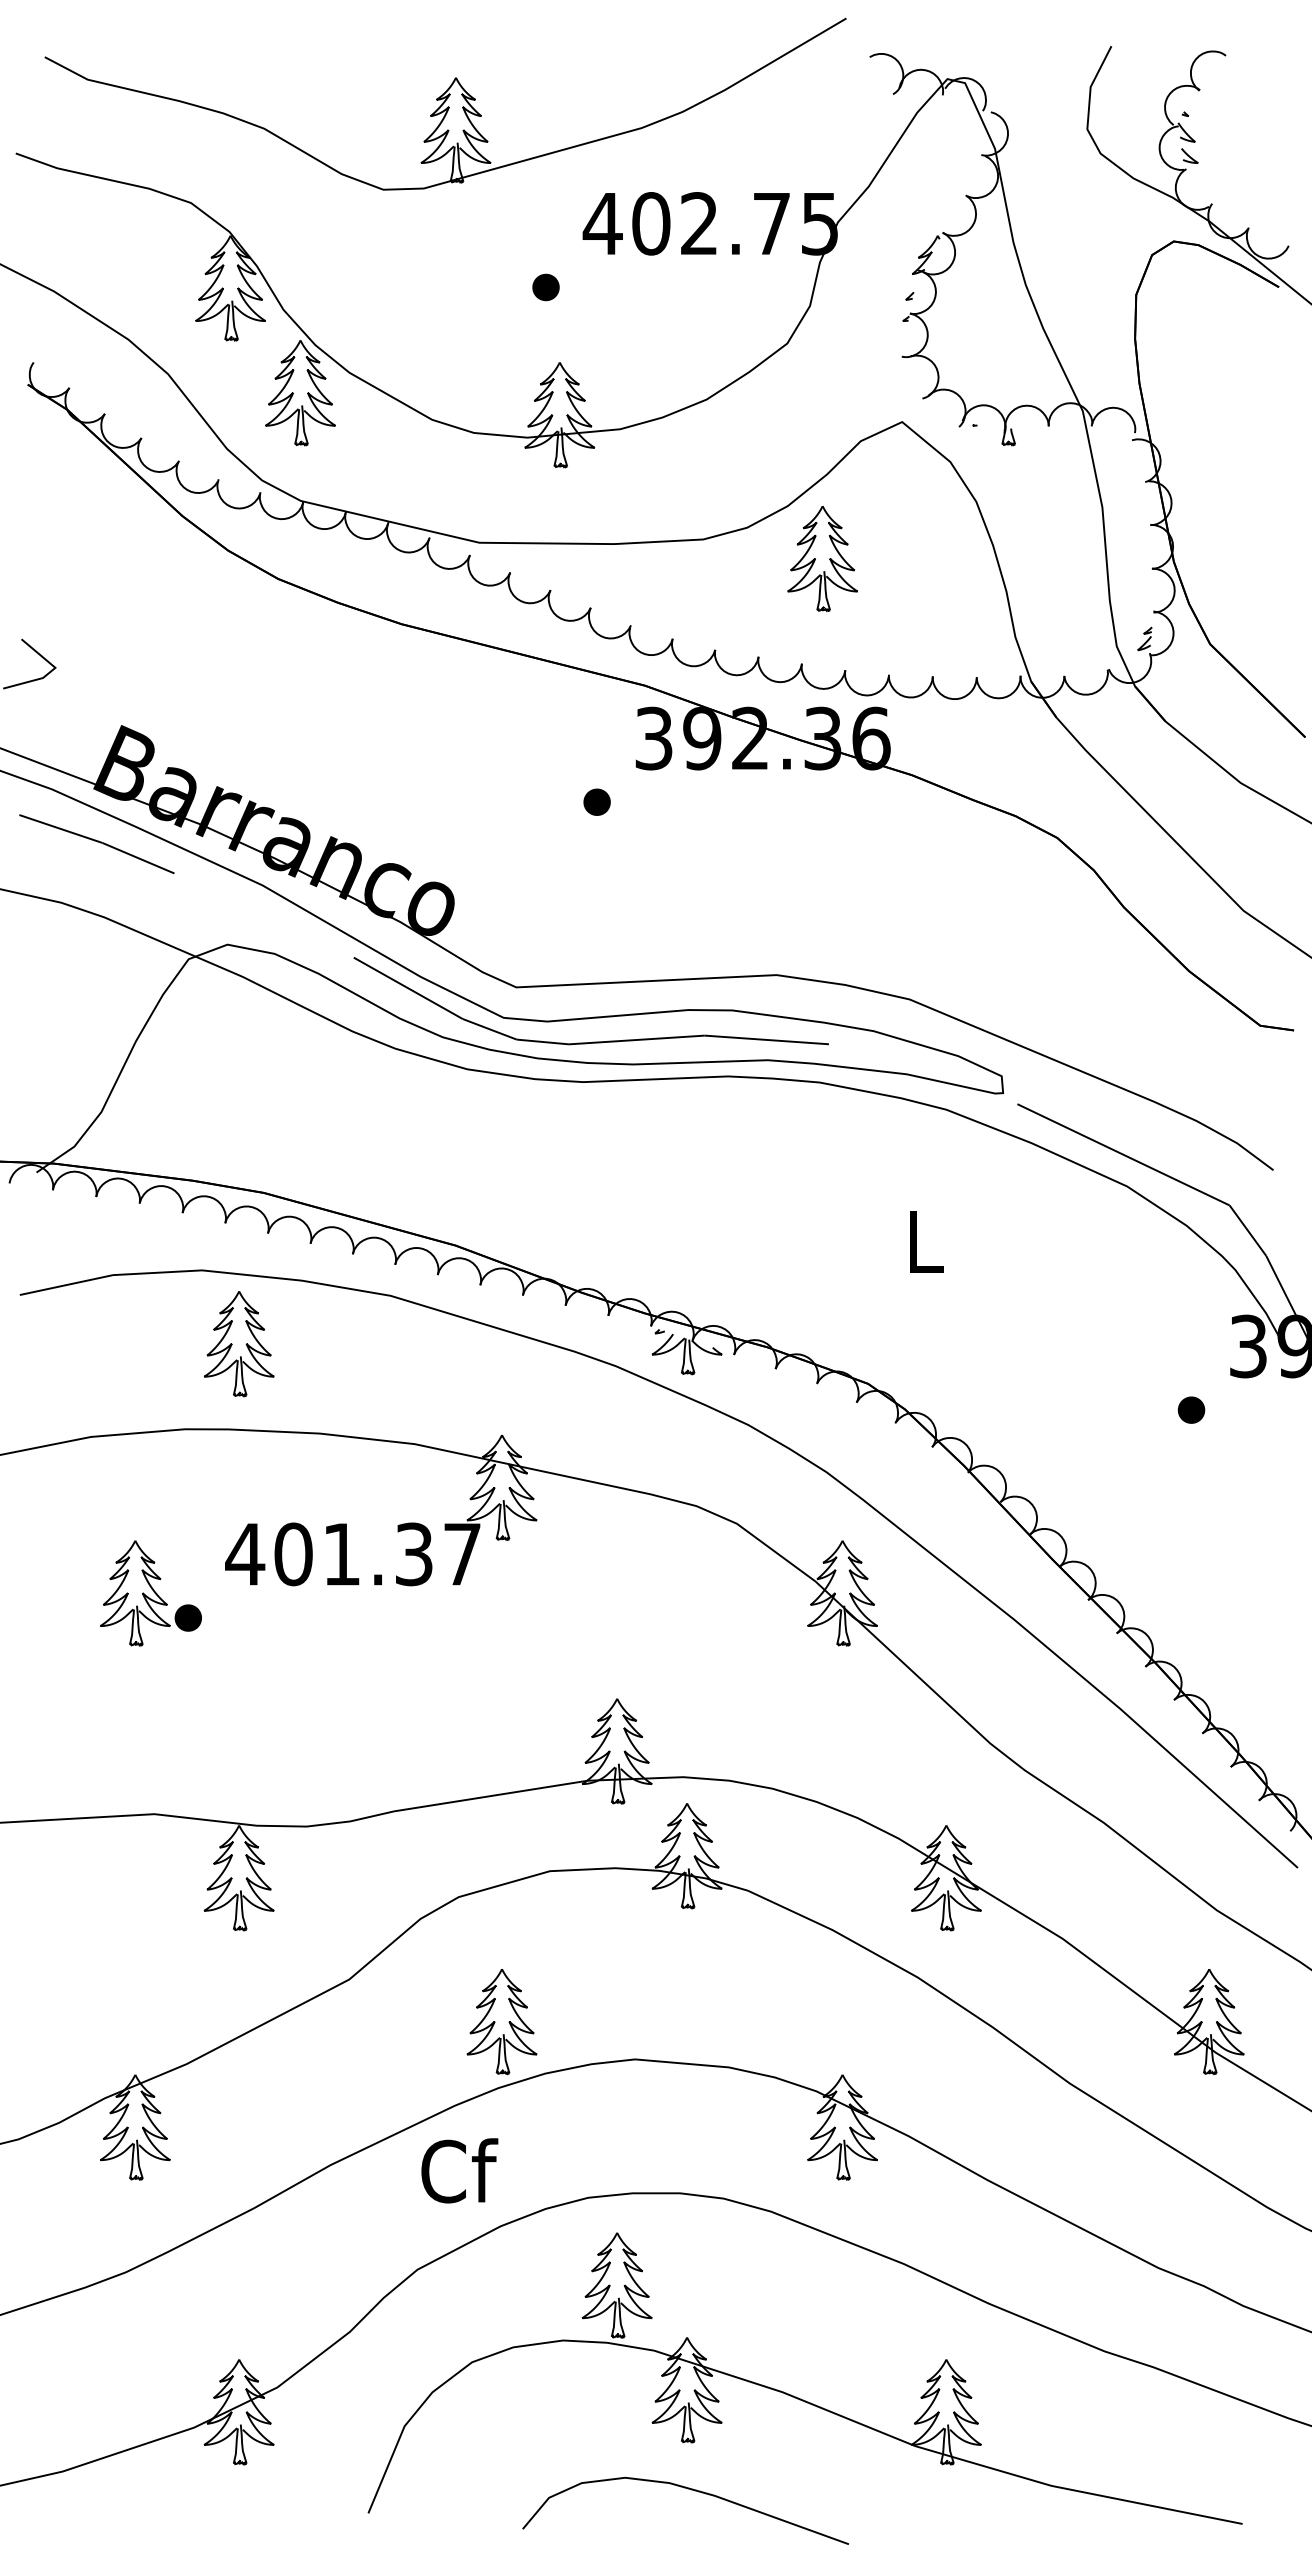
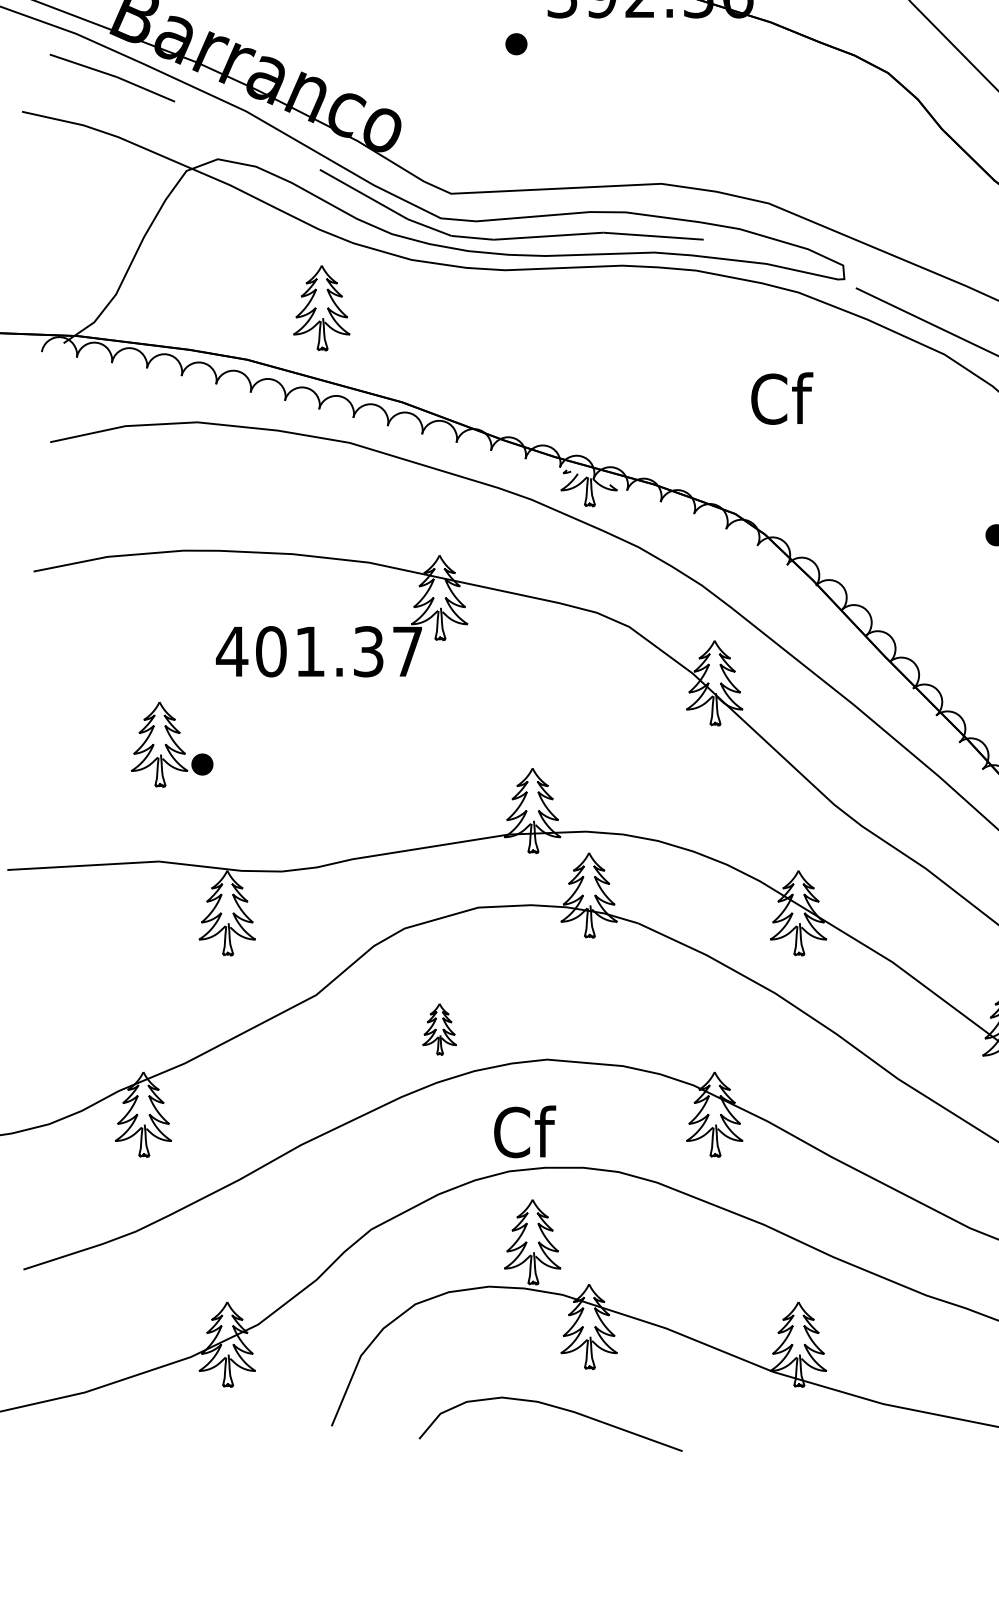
text: (925, 1240) -> (781, 398), L -> Cf
part: (238, 1344) -> (321, 308), moved
part: (150, 1593) -> (171, 744), moved
part: (501, 2021) -> (439, 1029), size x0.6
text: (459, 2170) -> (524, 1131), moved
curve: (691, 2490) -> (555, 1407), moved

